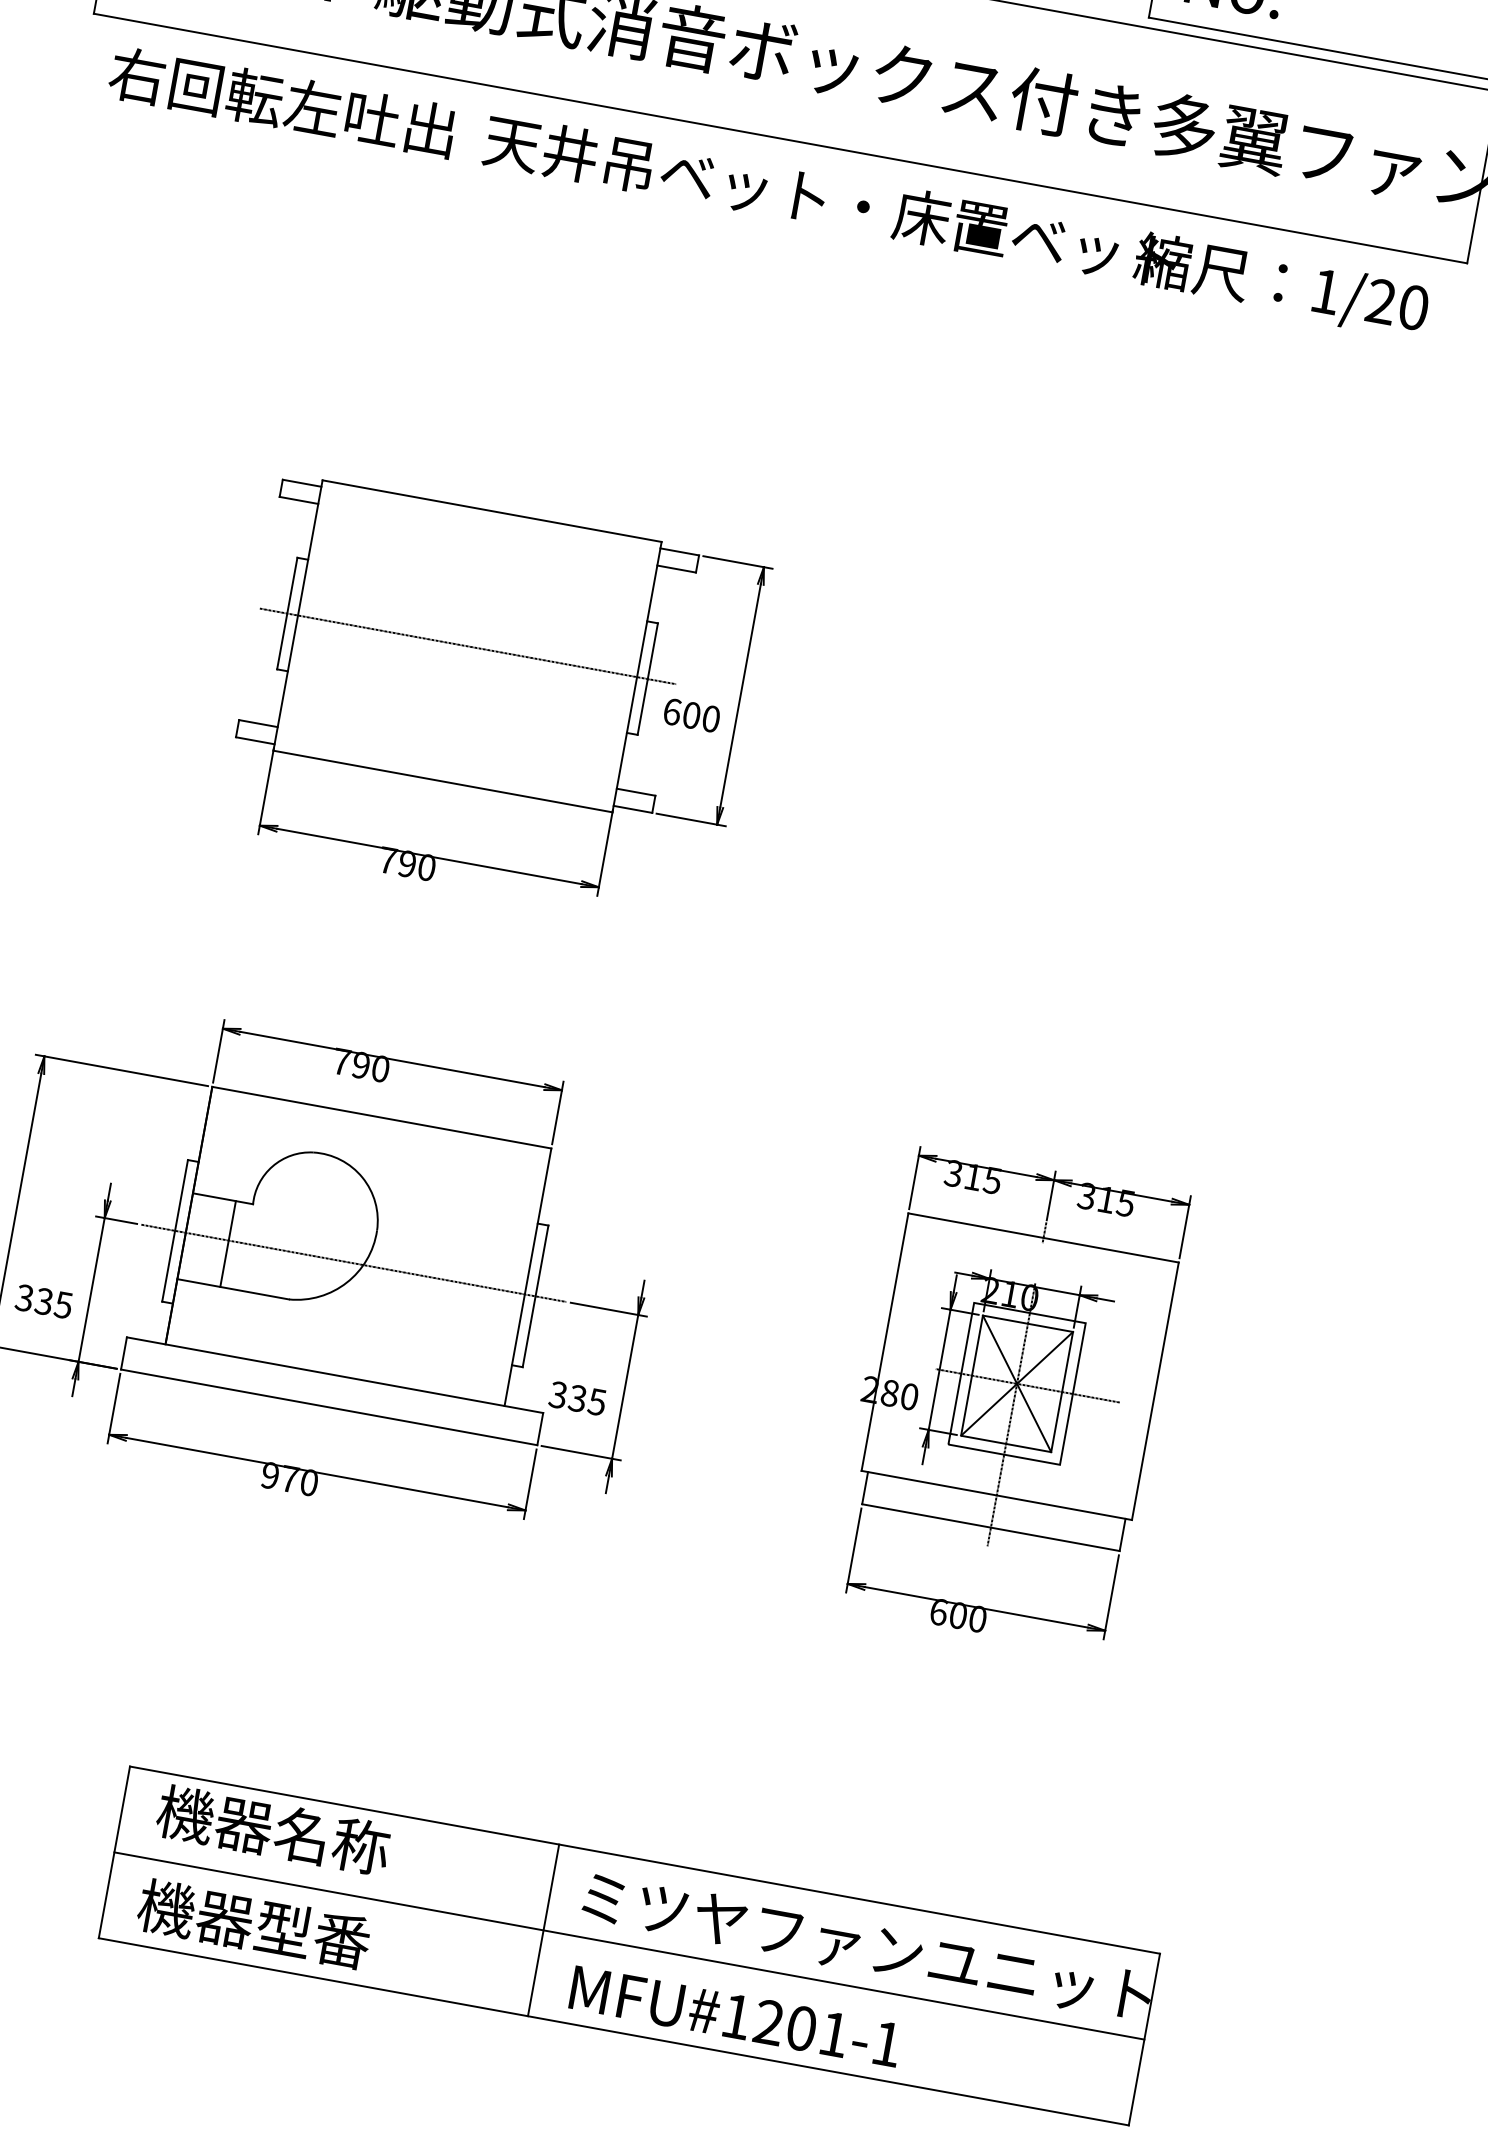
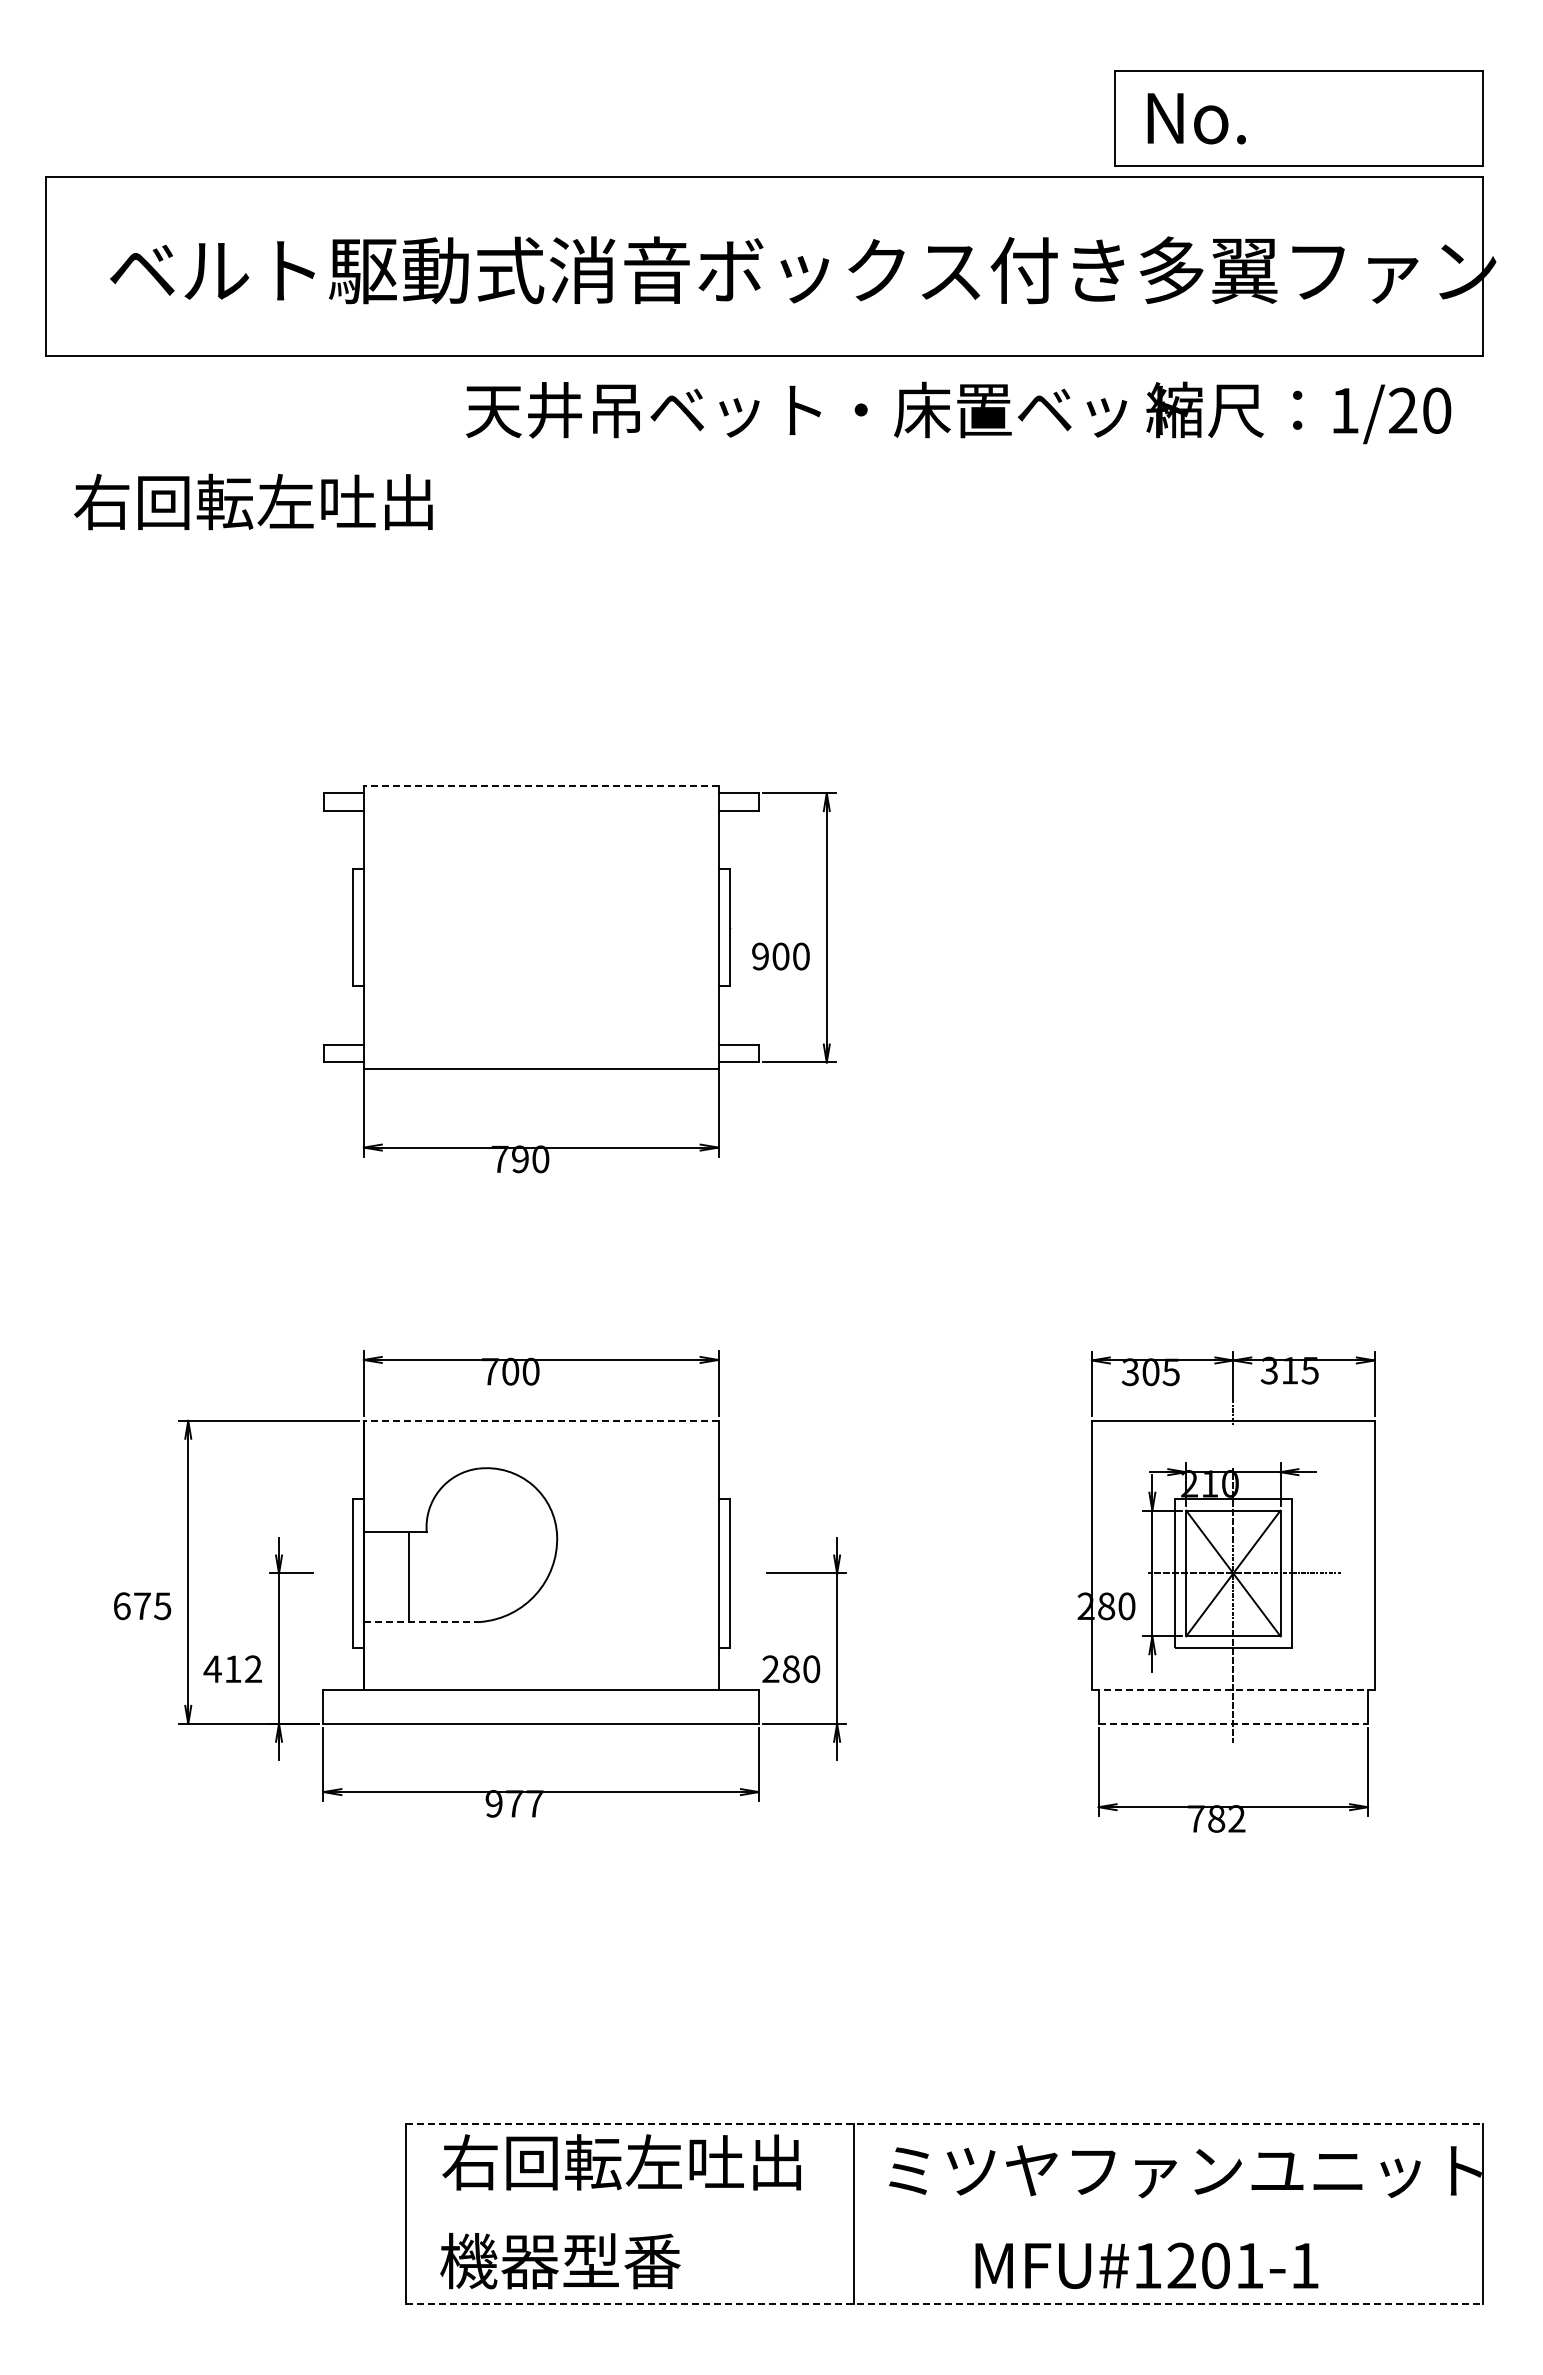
text: (282, 101) -> (253, 501), moved
line: (491, 511) -> (540, 786), solid -> dashed
line: (467, 646) -> (541, 927), removed
text: (672, 711) -> (760, 956), 600 -> 900
text: (361, 1065) -> (510, 1371), 790 -> 700
line: (381, 1117) -> (540, 1420), solid -> dashed
text: (972, 1177) -> (1150, 1372), 315 -> 305
line: (353, 1263) -> (539, 1573), removed
line: (233, 1288) -> (422, 1621), solid -> dashed
text: (43, 1301) -> (232, 1669), 335 -> 412
text: (577, 1398) -> (791, 1669), 335 -> 280
text: (308, 1482) -> (534, 1803), 970 -> 977
line: (995, 1495) -> (1232, 1690), solid -> dashed
line: (991, 1527) -> (1233, 1723), solid -> dashed
text: (958, 1615) -> (1216, 1818), 600 -> 782
text: (329, 1840) -> (621, 2162), 機器名称 -> 右回転左吐出
line: (645, 1860) -> (944, 2124), solid -> dashed
line: (628, 1945) -> (943, 2213), removed
text: (735, 2016) -> (1146, 2265), moved
line: (614, 2031) -> (944, 2303), solid -> dashed

